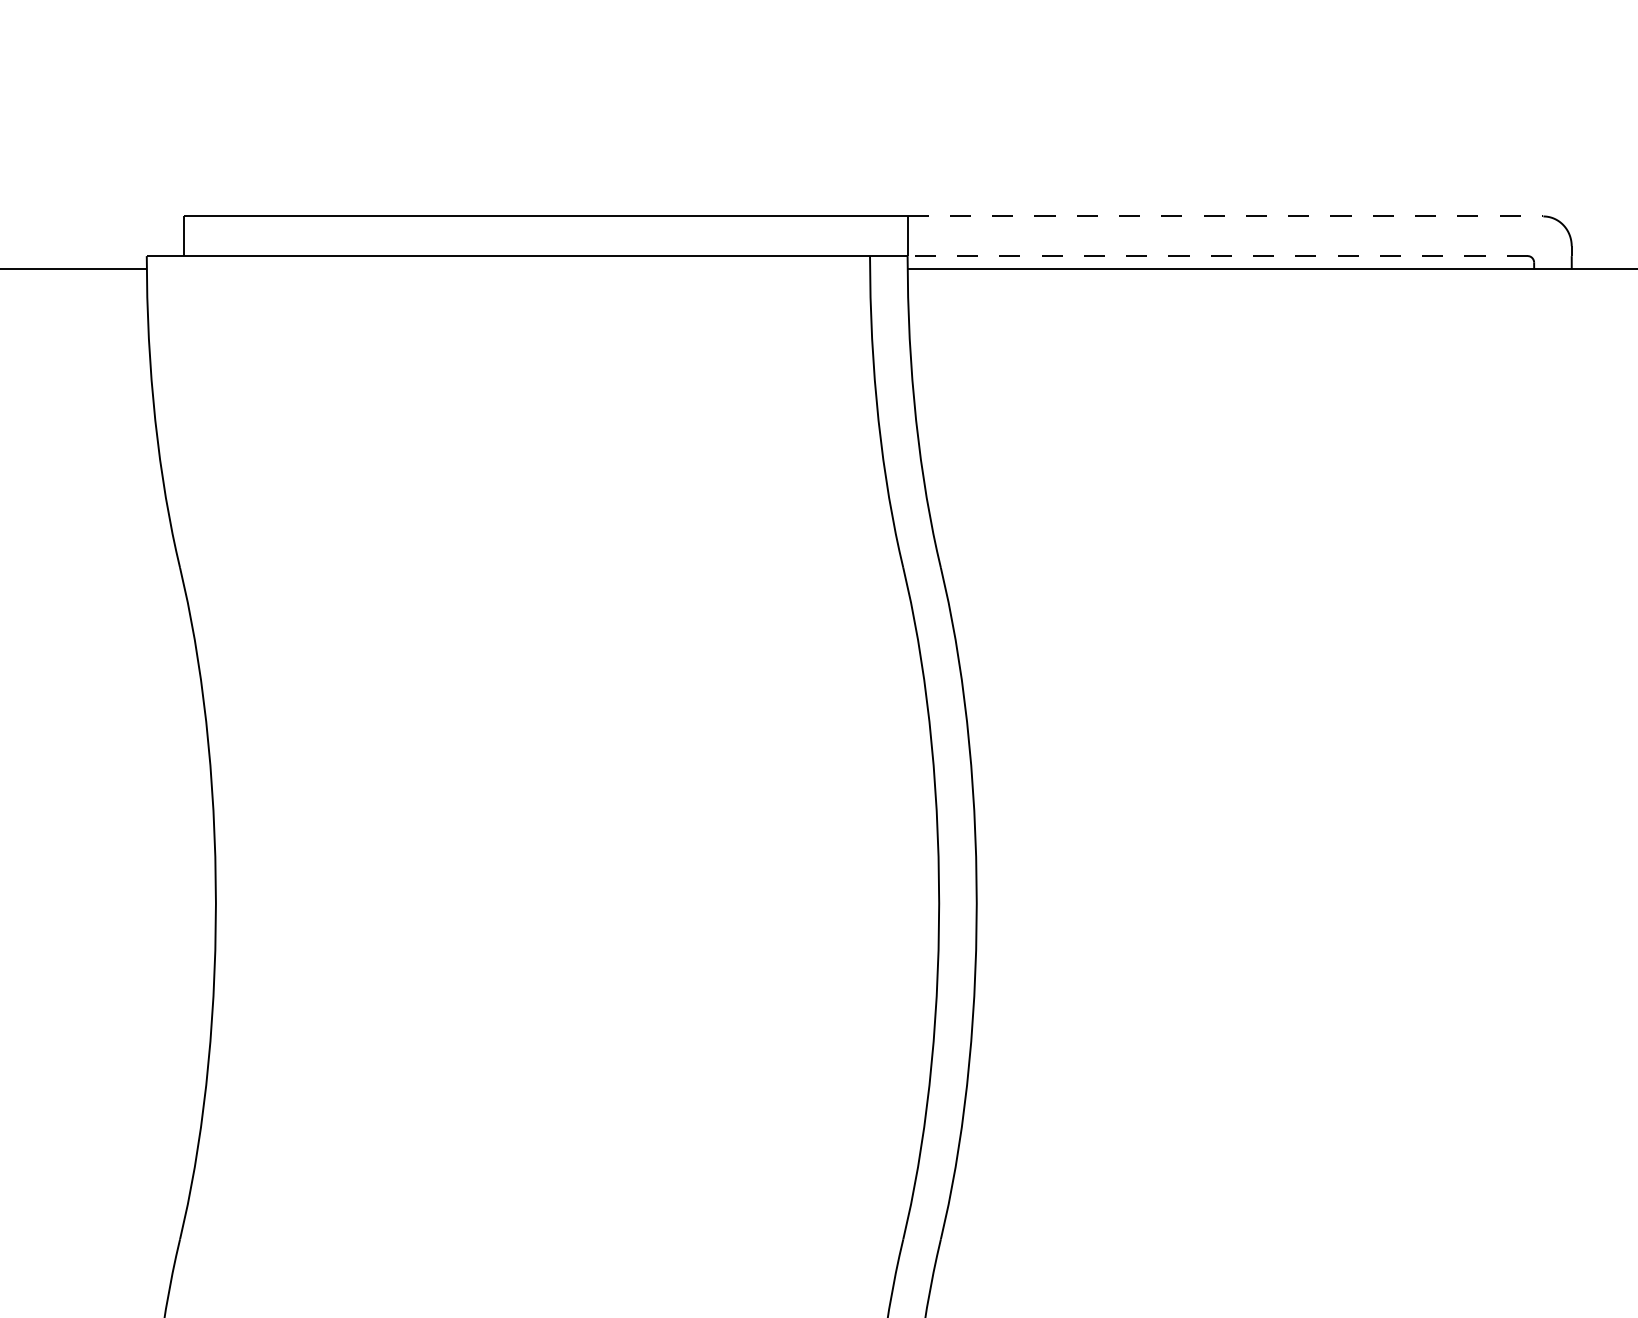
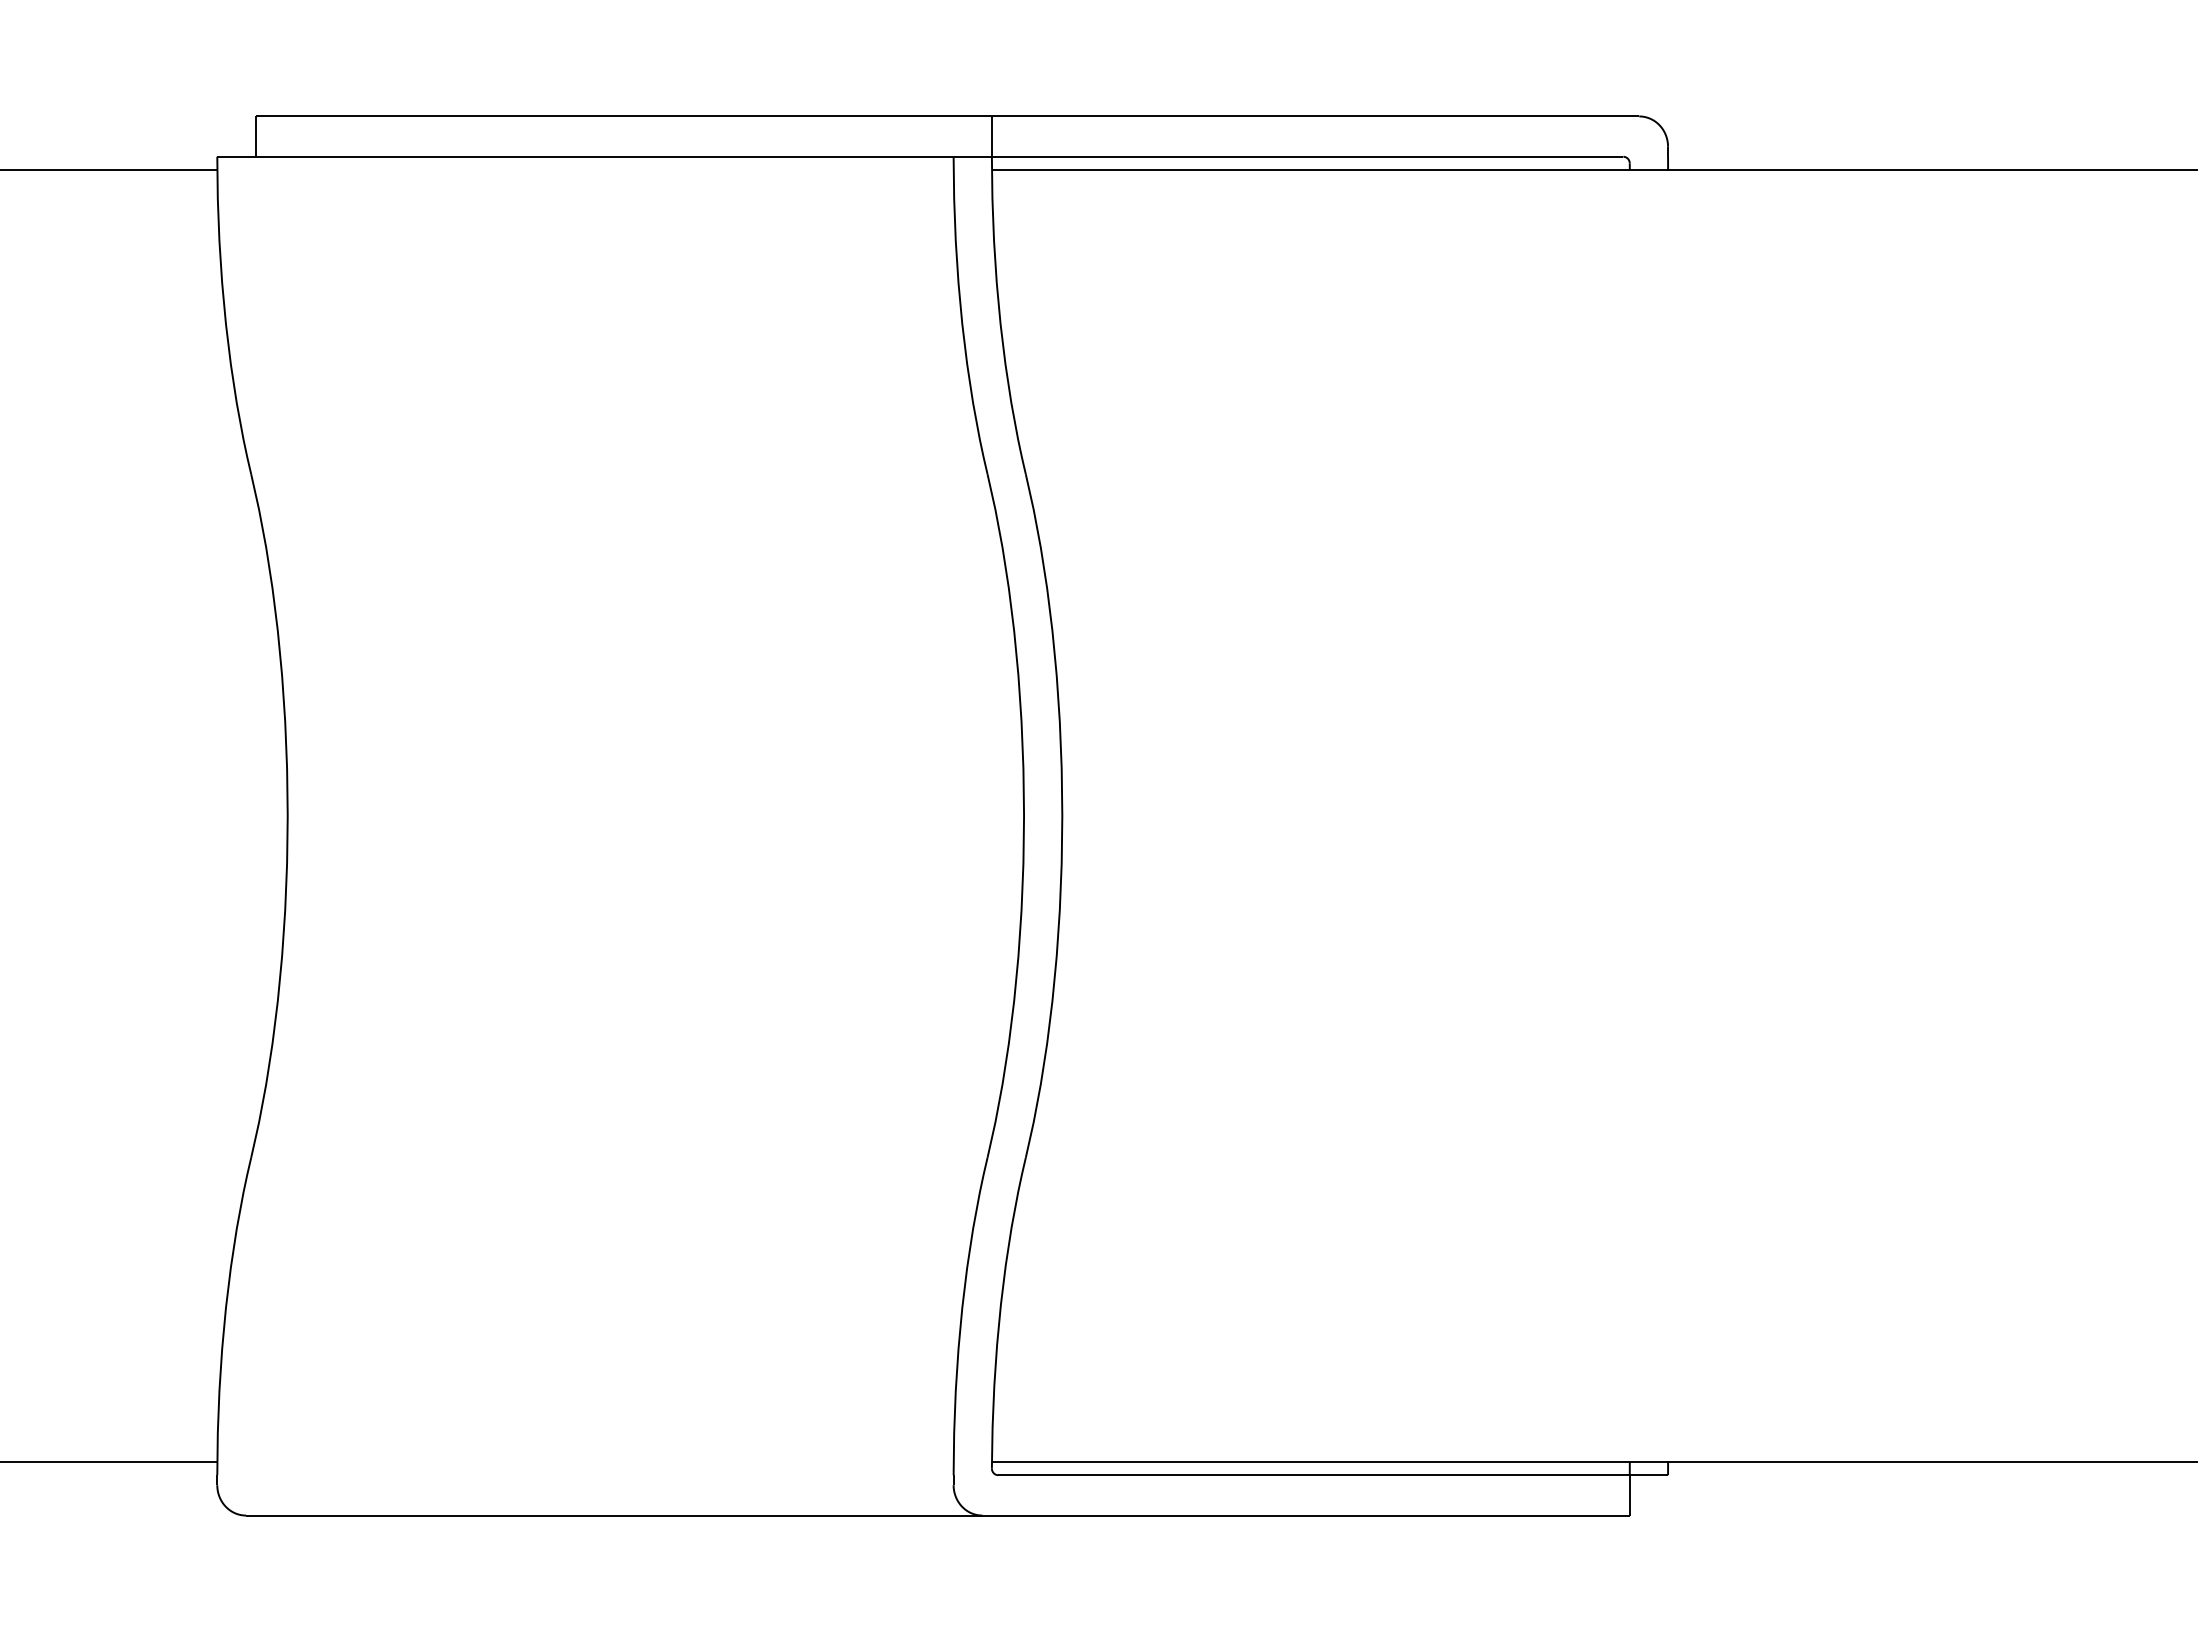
line: (1225, 216) -> (1315, 116), dashed -> solid
line: (1217, 255) -> (1307, 156), dashed -> solid

